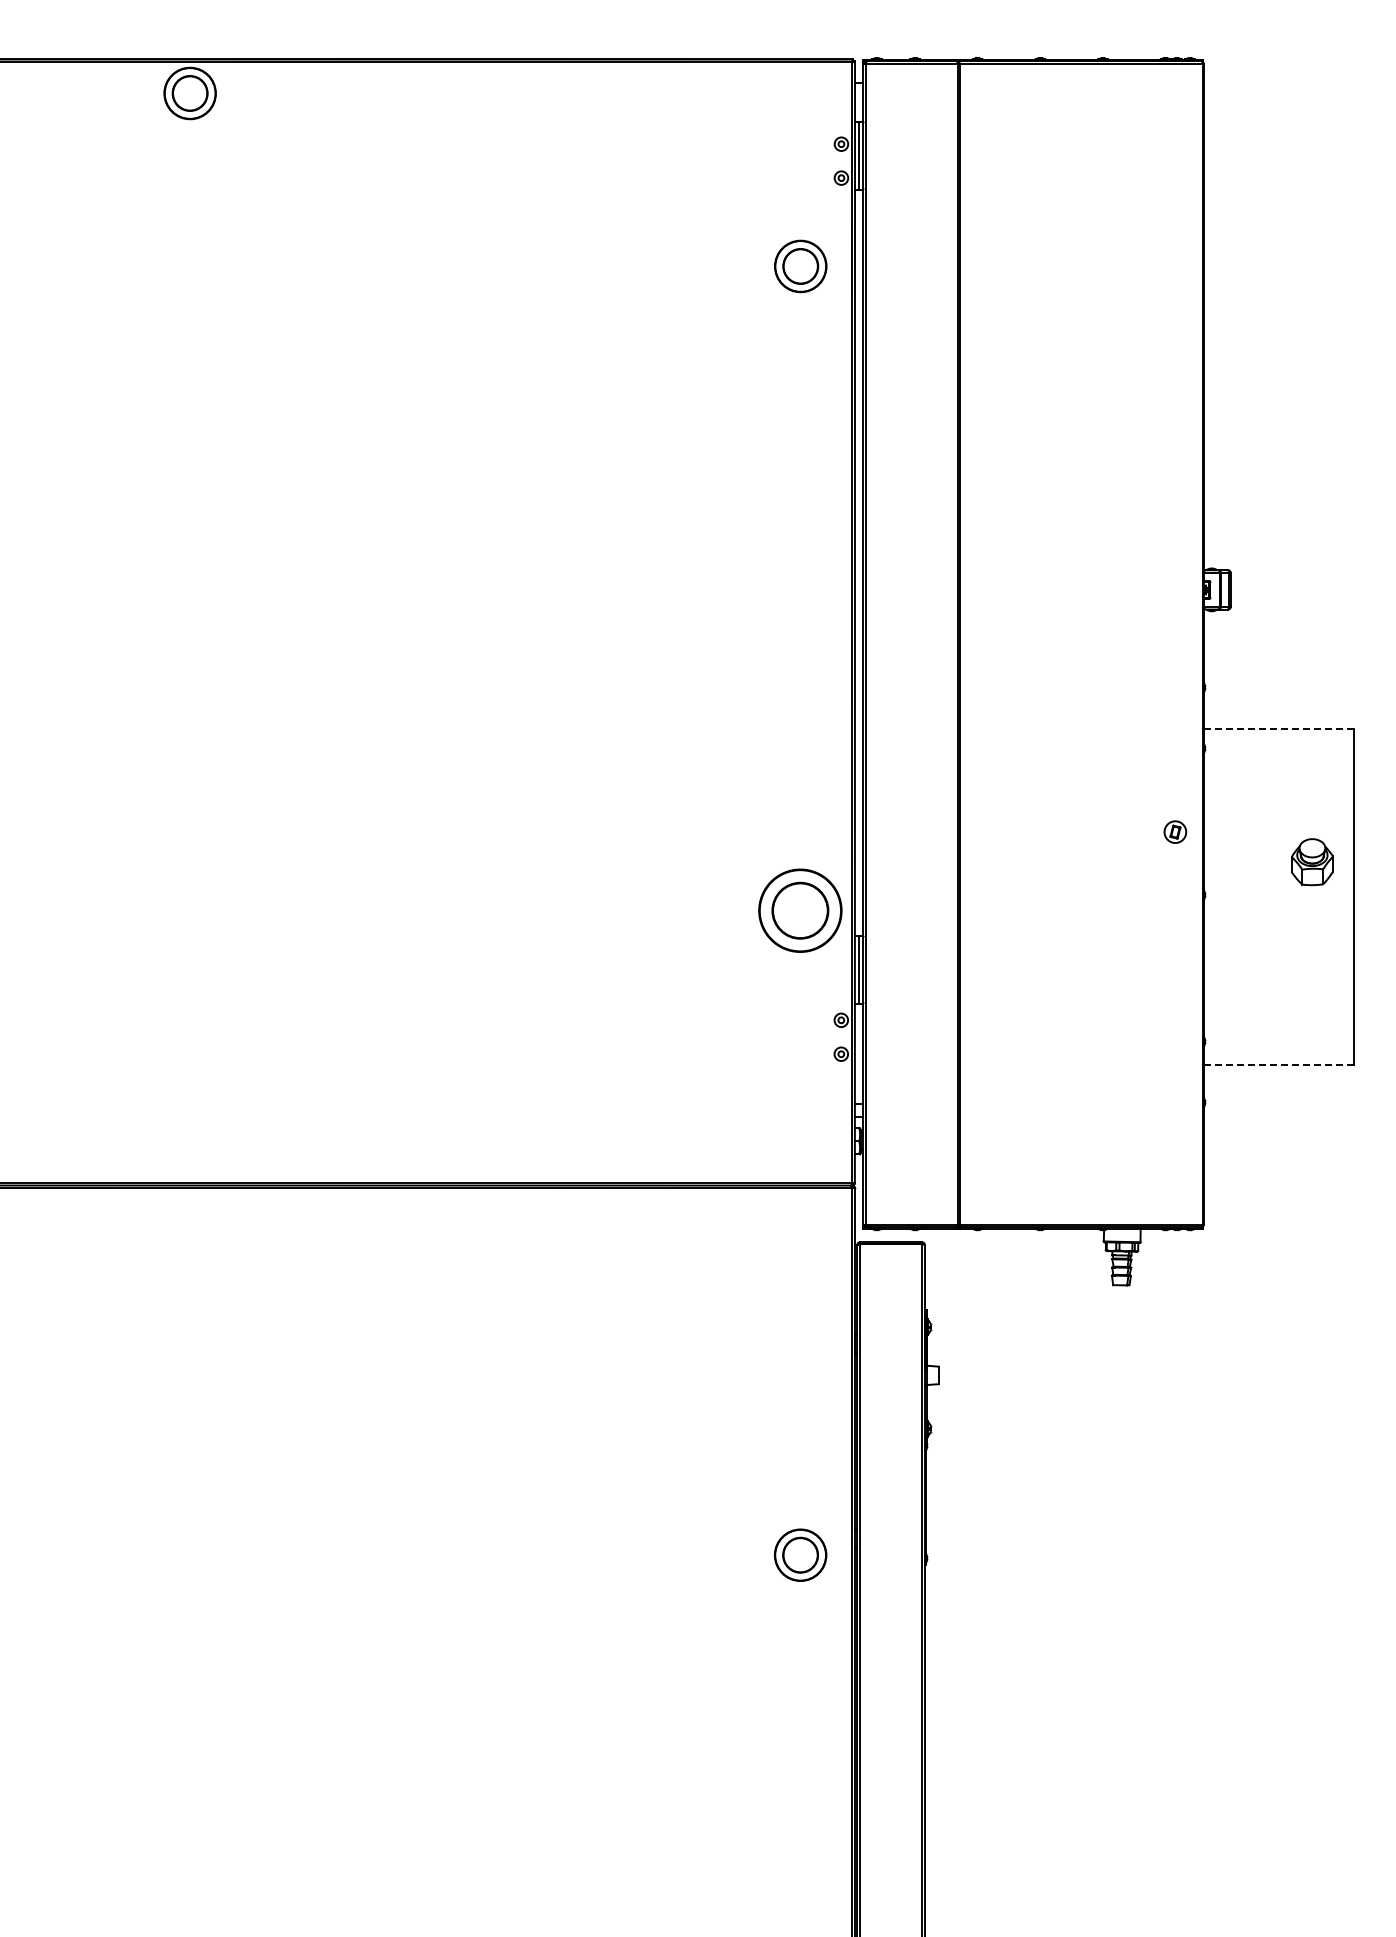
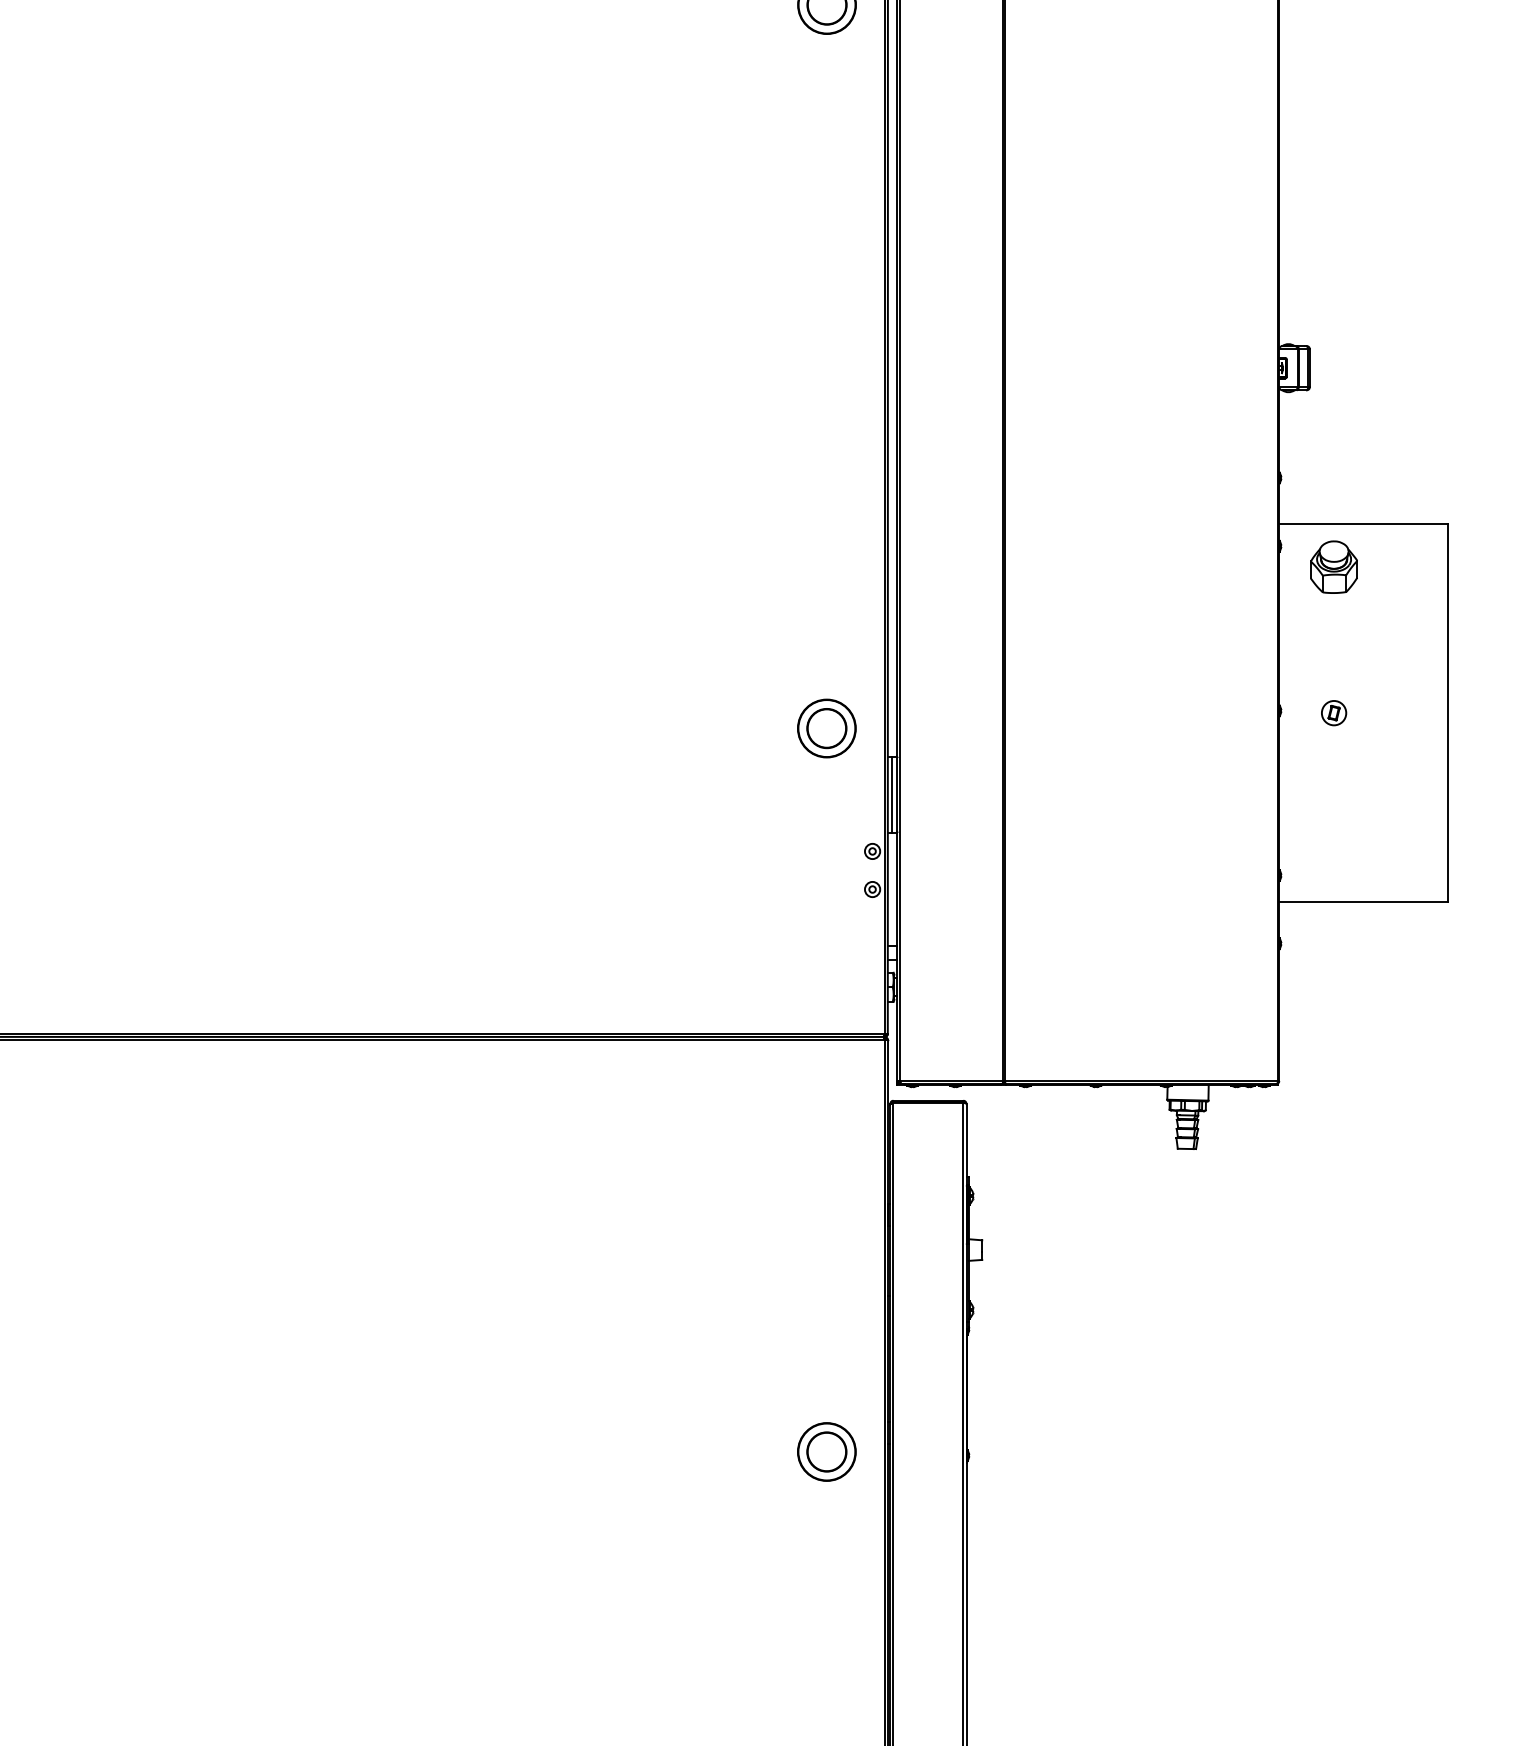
line: (1278, 728) -> (1363, 523), dashed -> solid
part: (1175, 831) -> (1334, 712), moved
part: (1312, 862) -> (1334, 567), moved
part: (800, 910) -> (826, 728), size x0.62
line: (1279, 1065) -> (1364, 902), dashed -> solid

